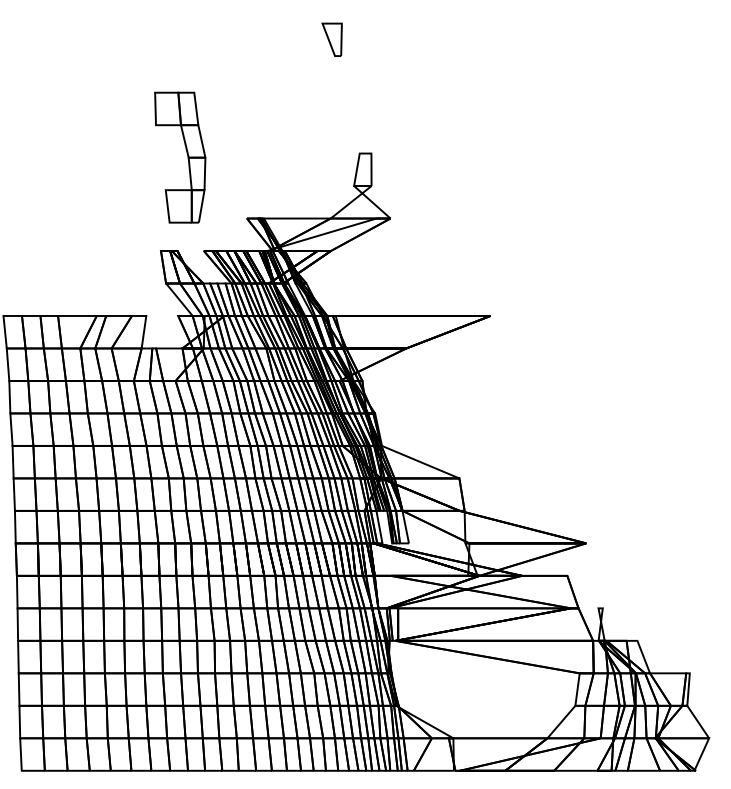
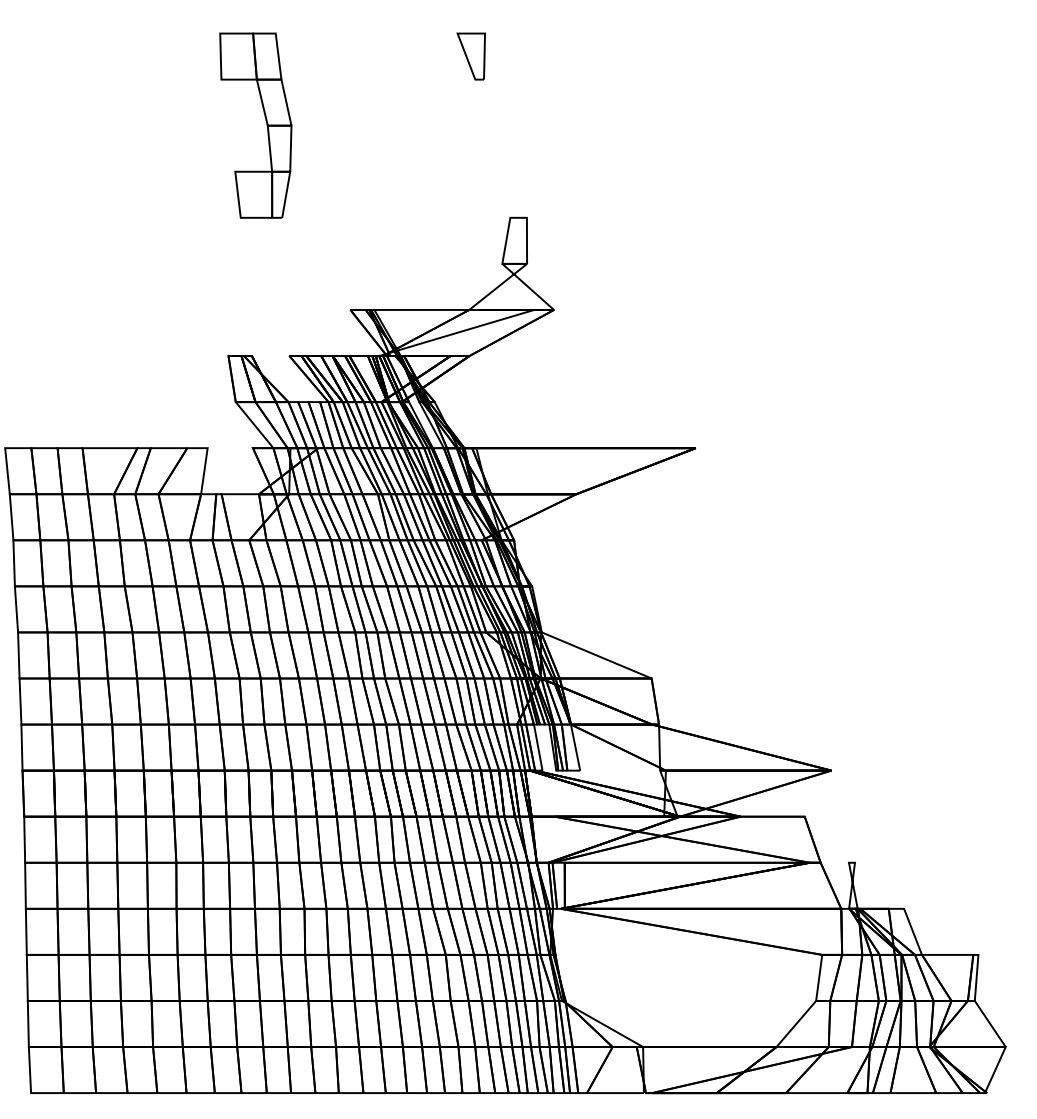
part: (187, 154) -> (265, 121), moved

